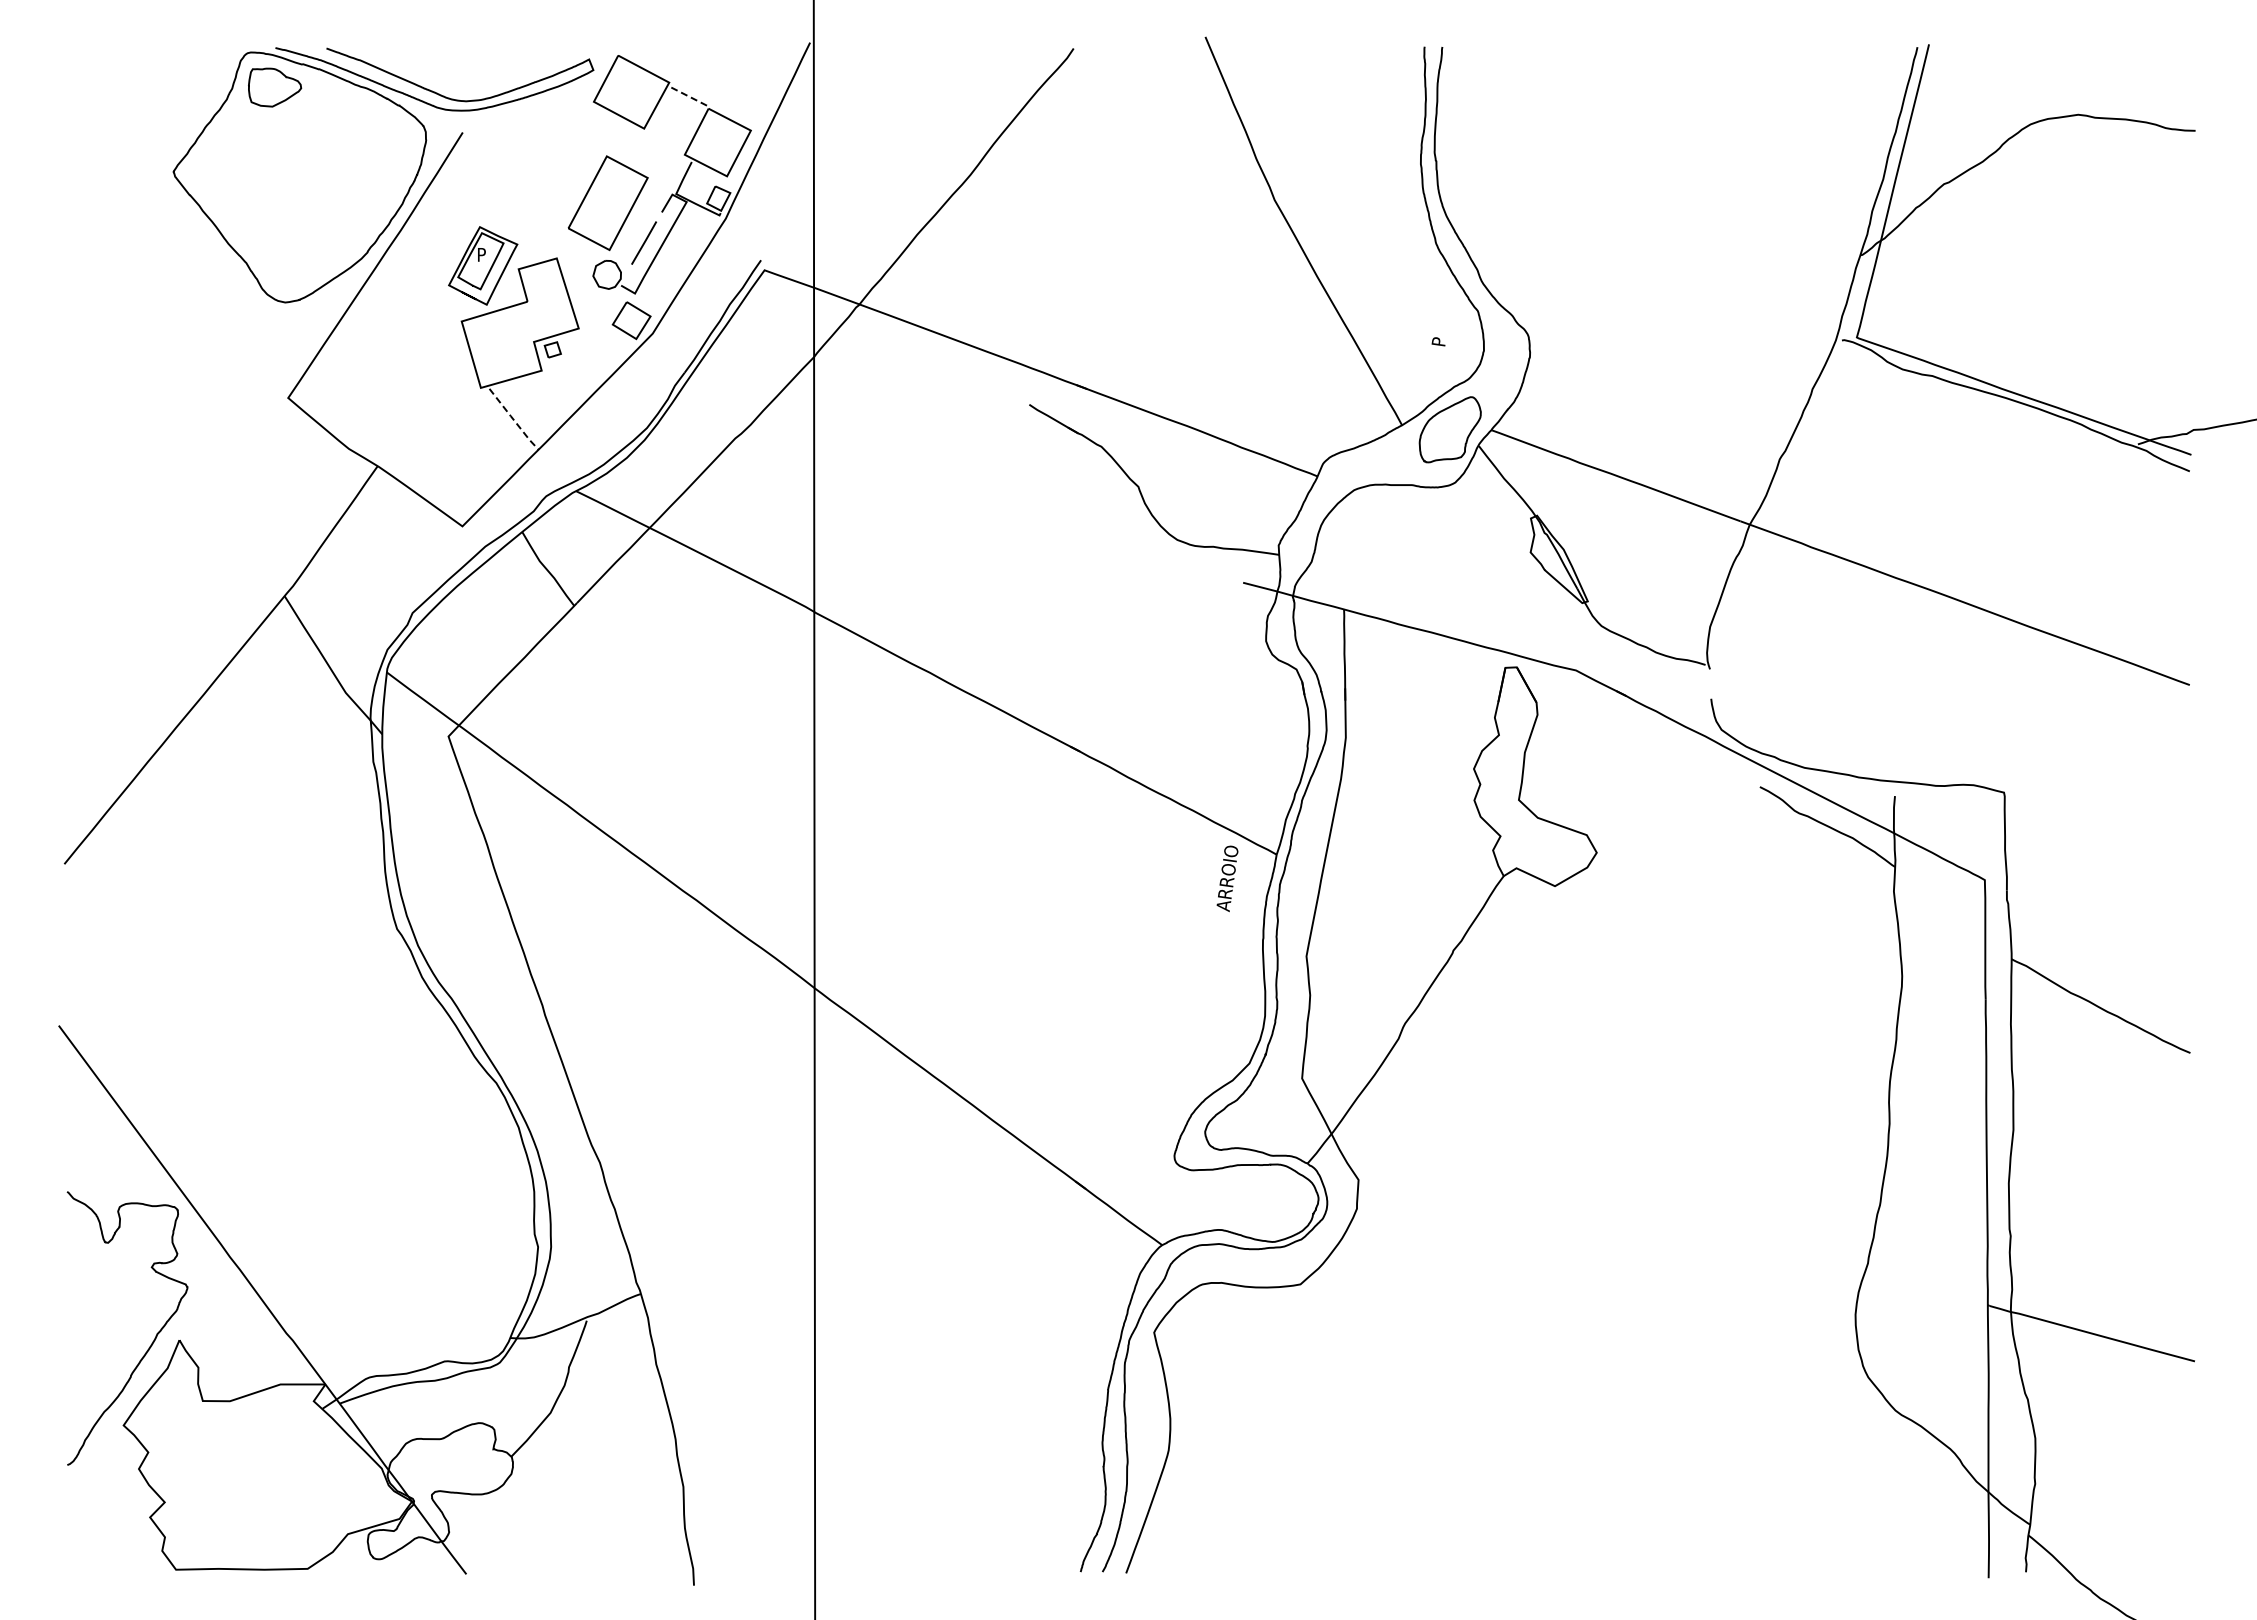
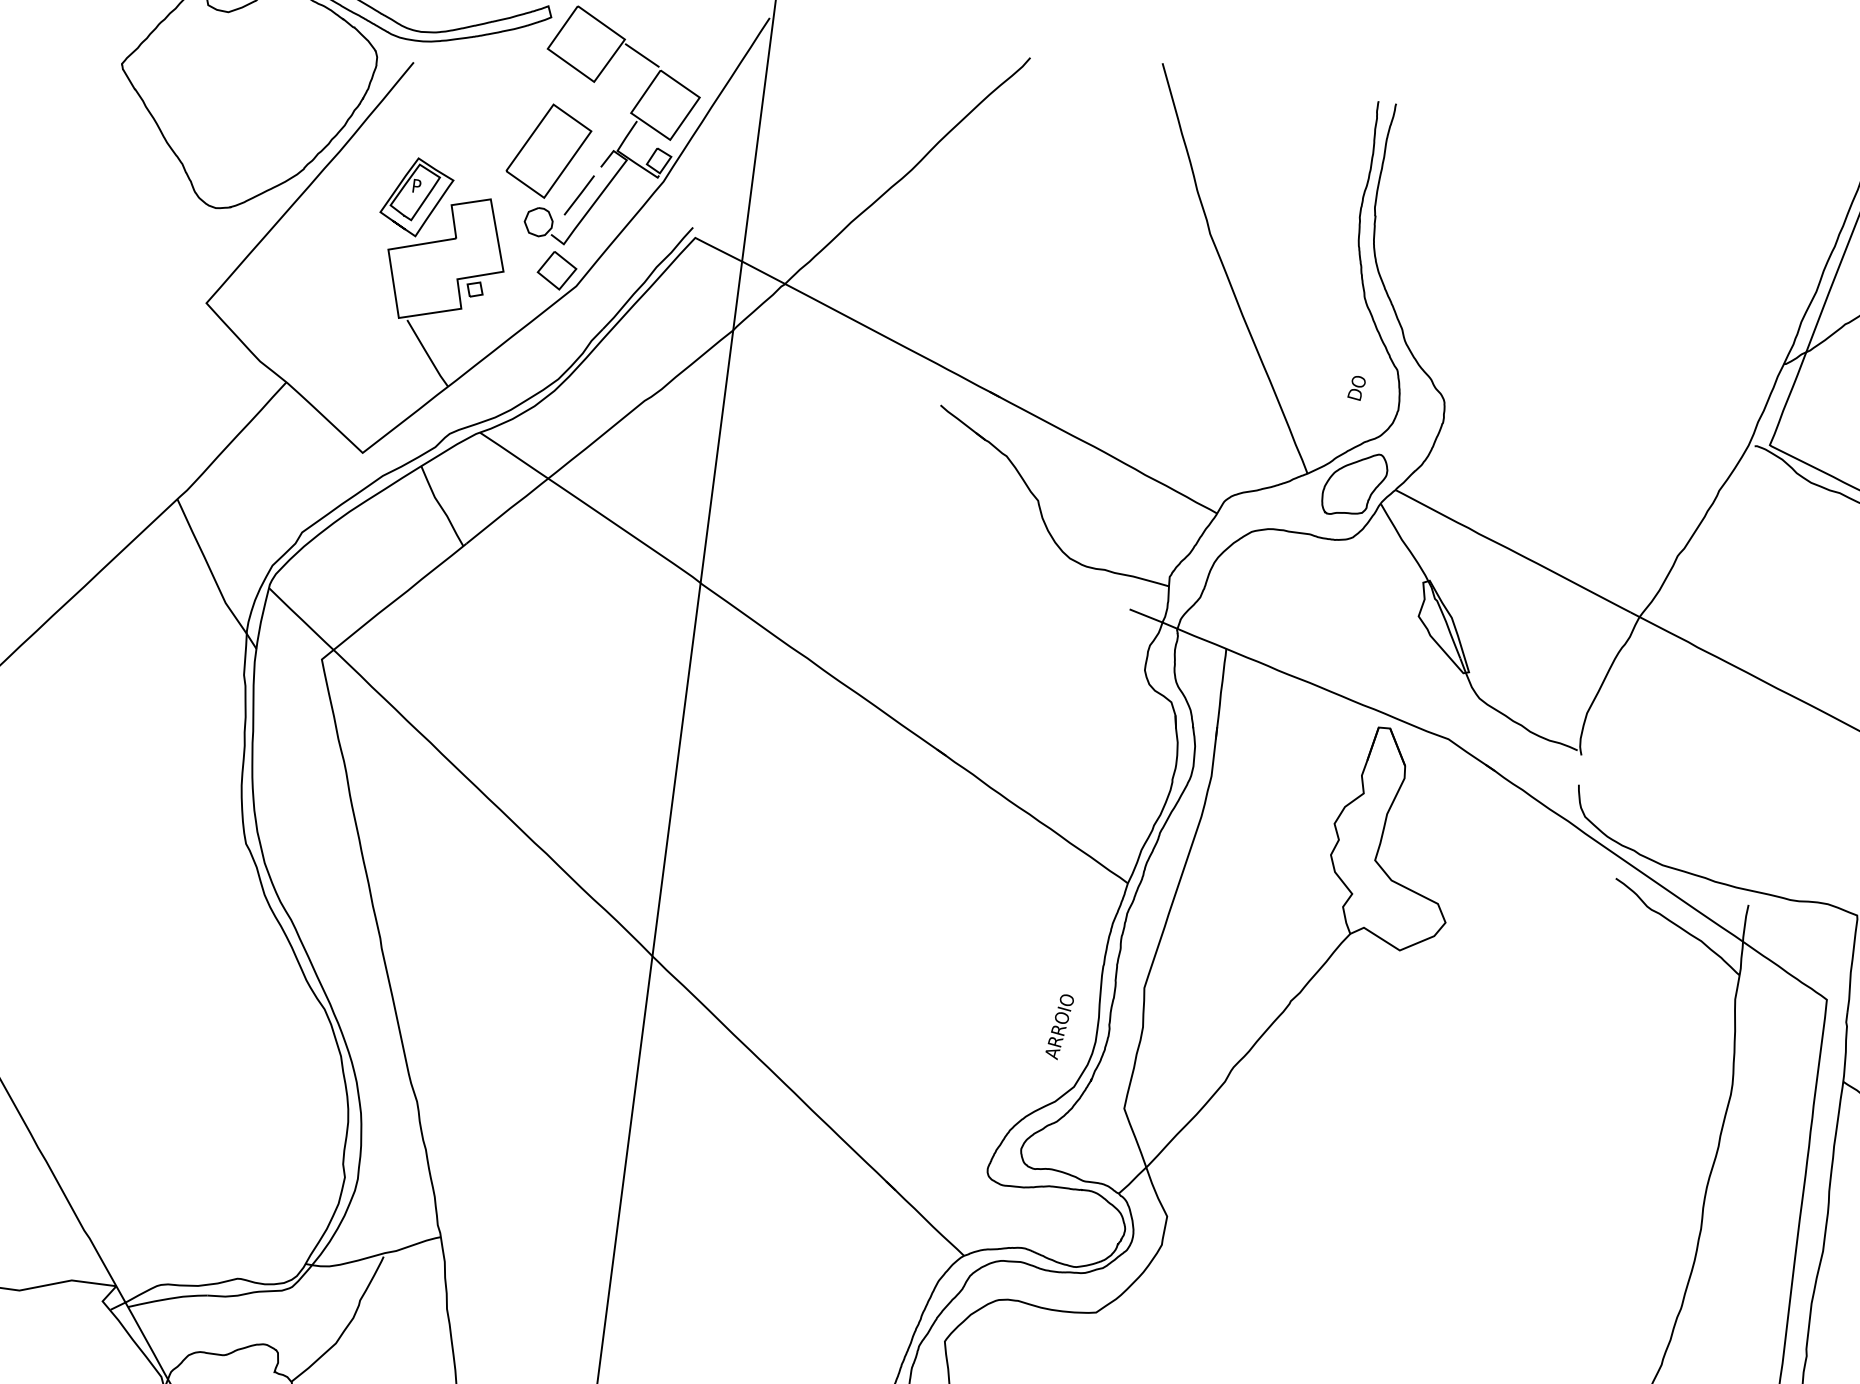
line: (688, 96) -> (642, 55), dashed -> solid
text: (1440, 332) -> (1357, 386), P -> DO
line: (513, 419) -> (427, 353), dashed -> solid
text: (1227, 878) -> (1059, 1026), moved

